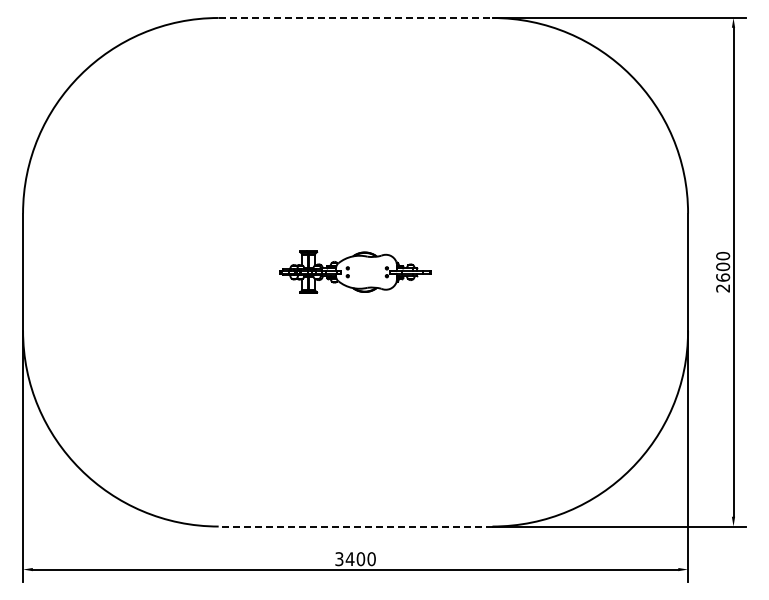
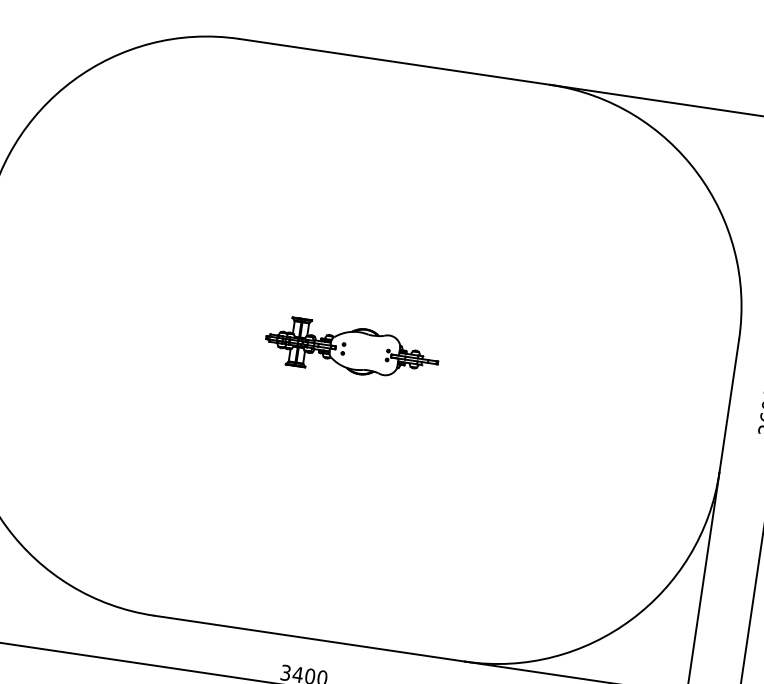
line: (355, 18) -> (394, 62), dashed -> solid
line: (355, 526) -> (309, 638), dashed -> solid

